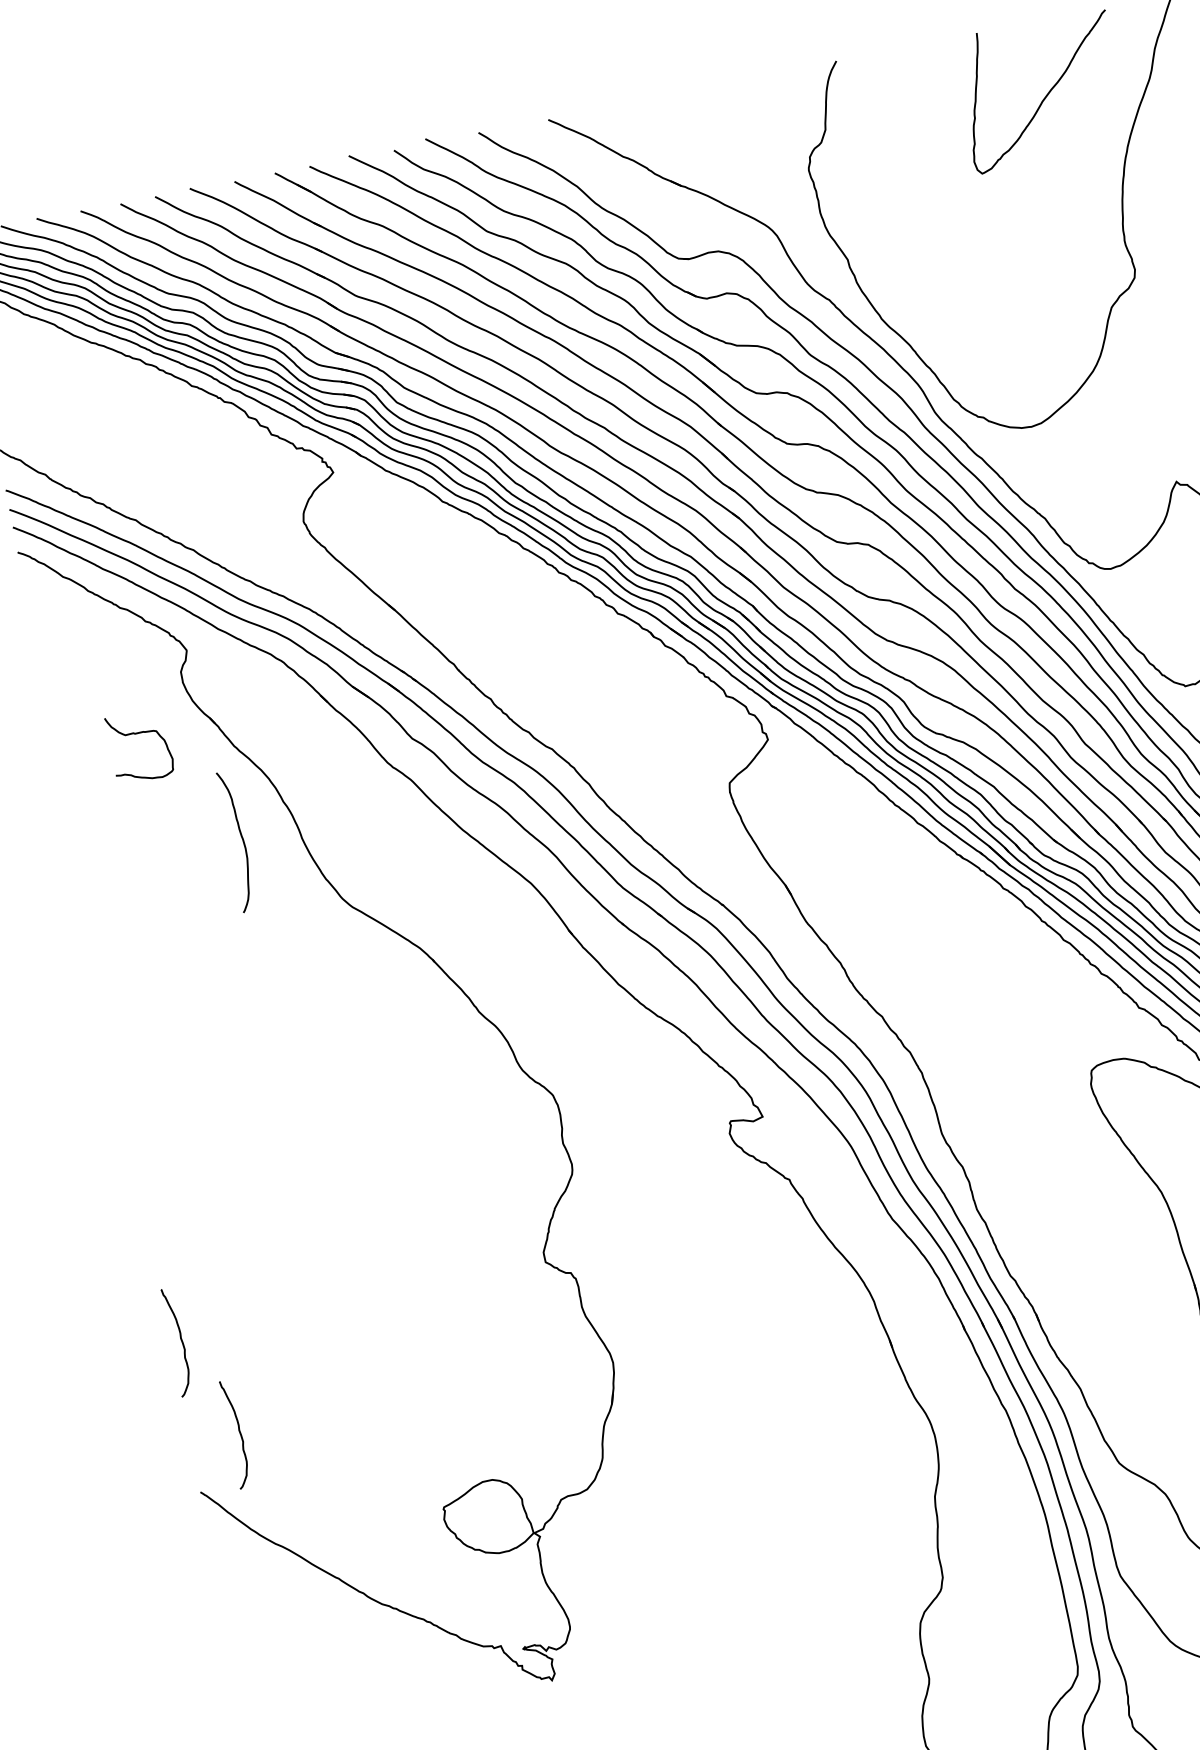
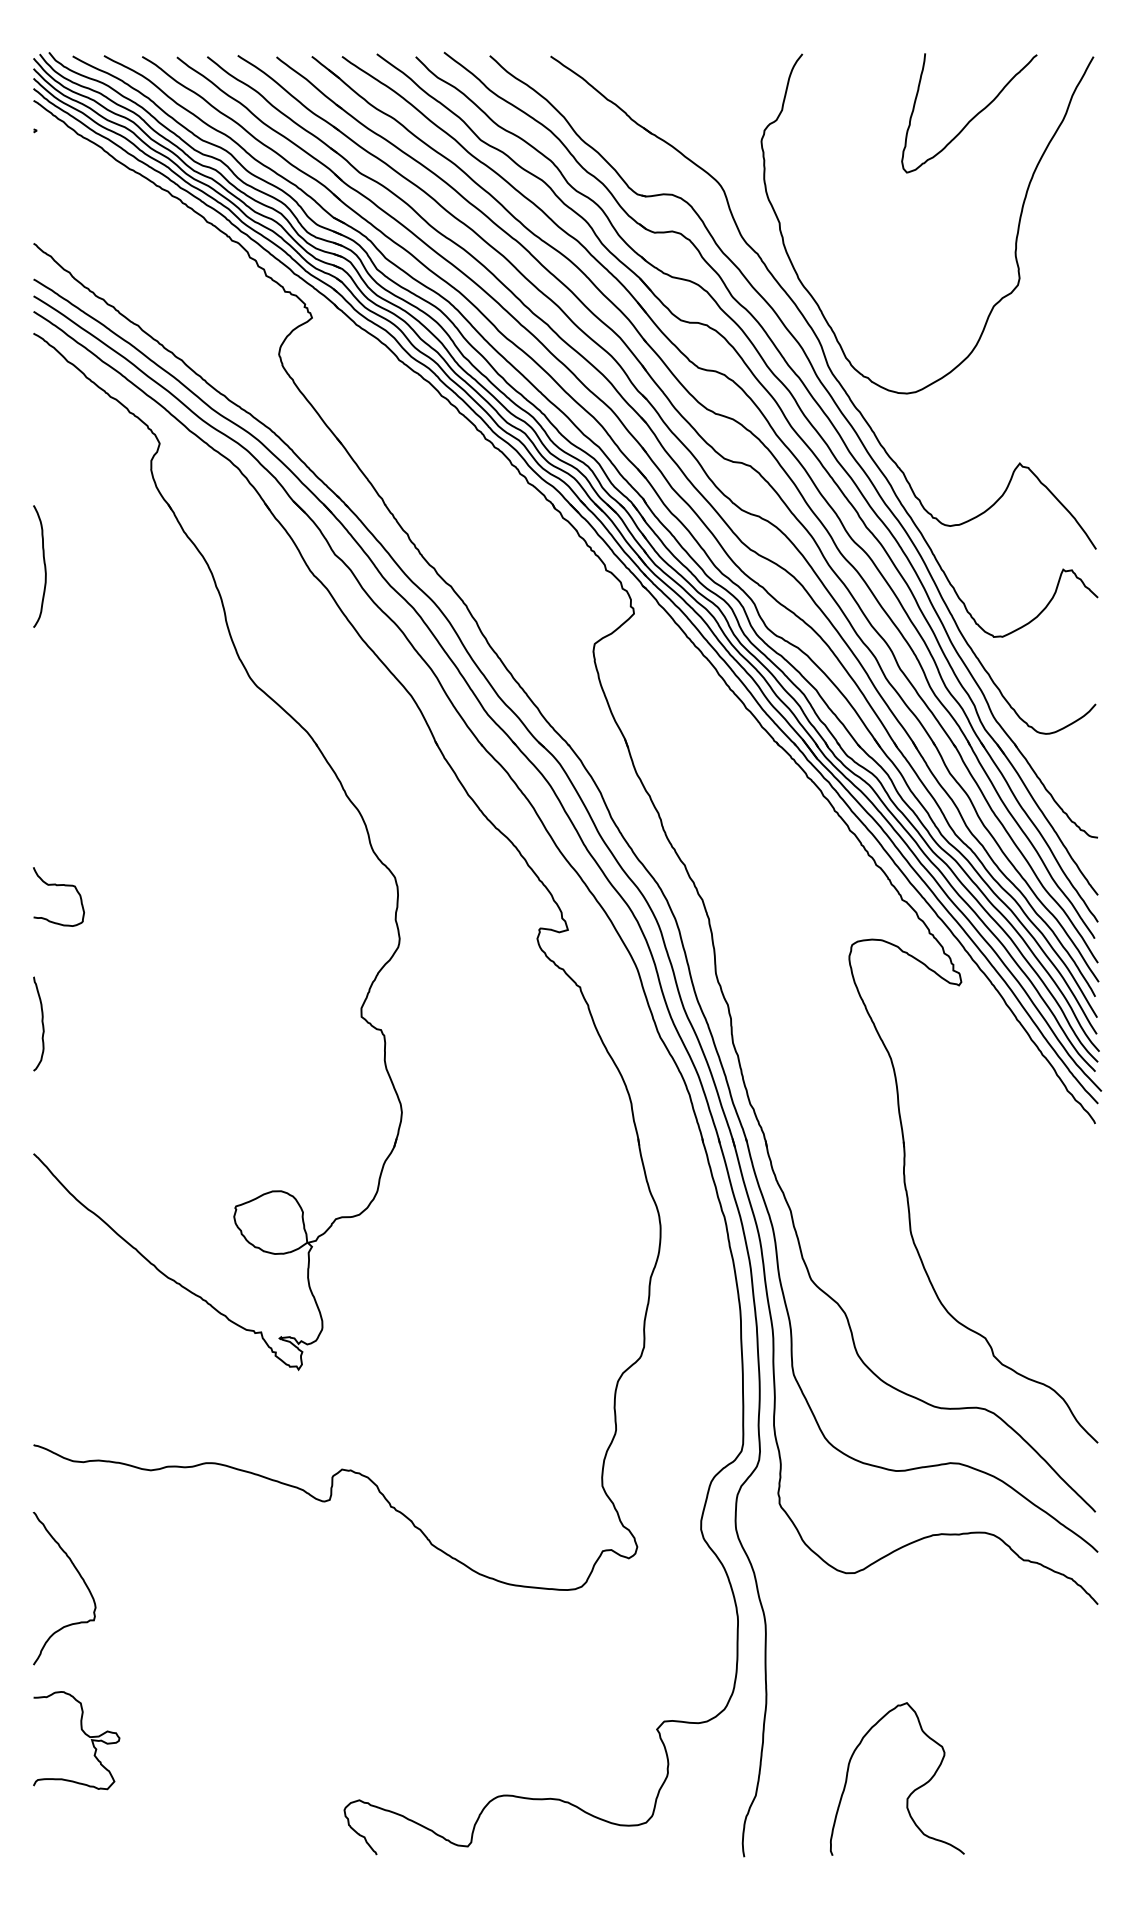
curve: (137, 734) -> (58, 886), moved
curve: (240, 837) -> (43, 563), moved
curve: (238, 1433) -> (75, 1110), removed

